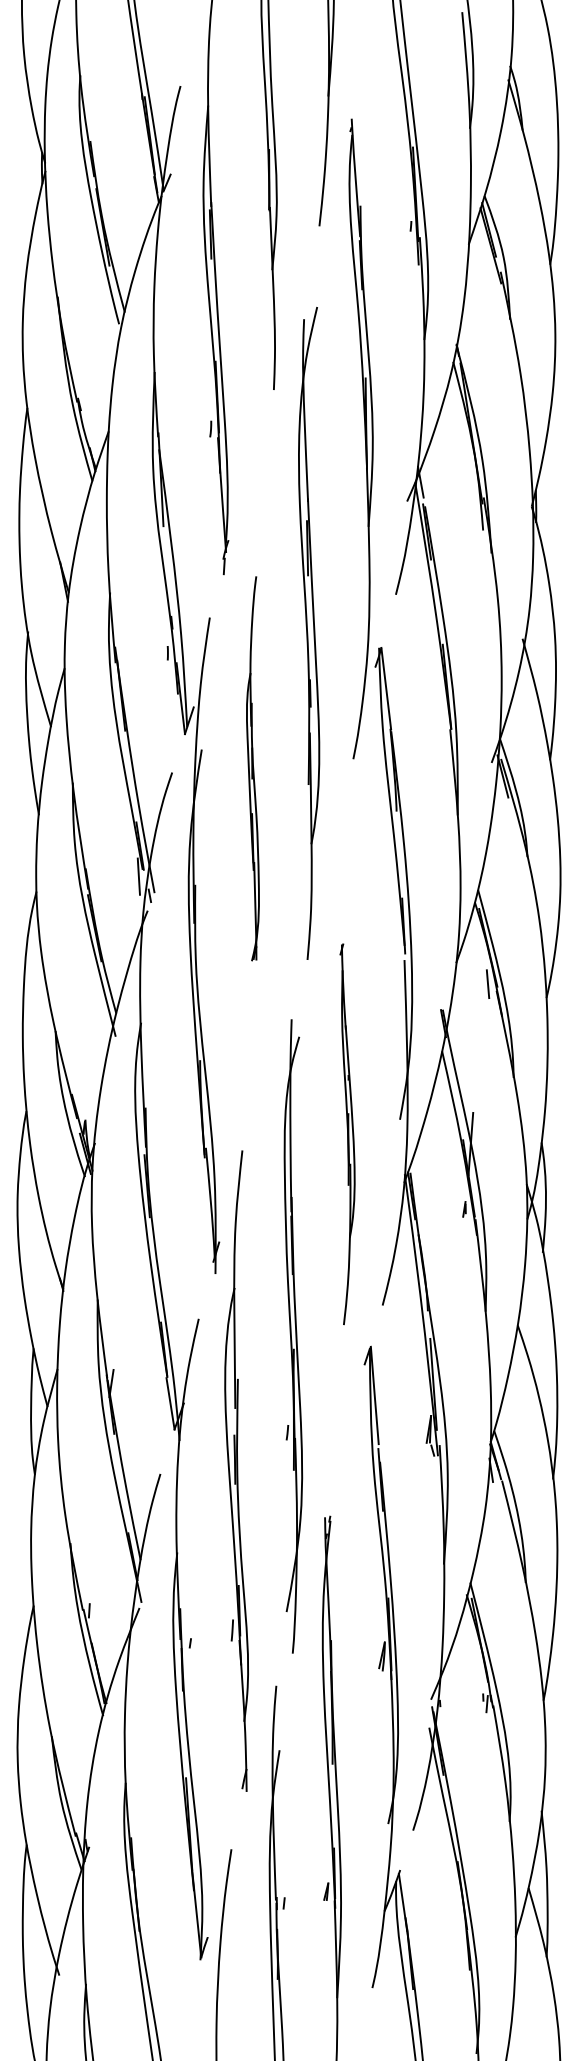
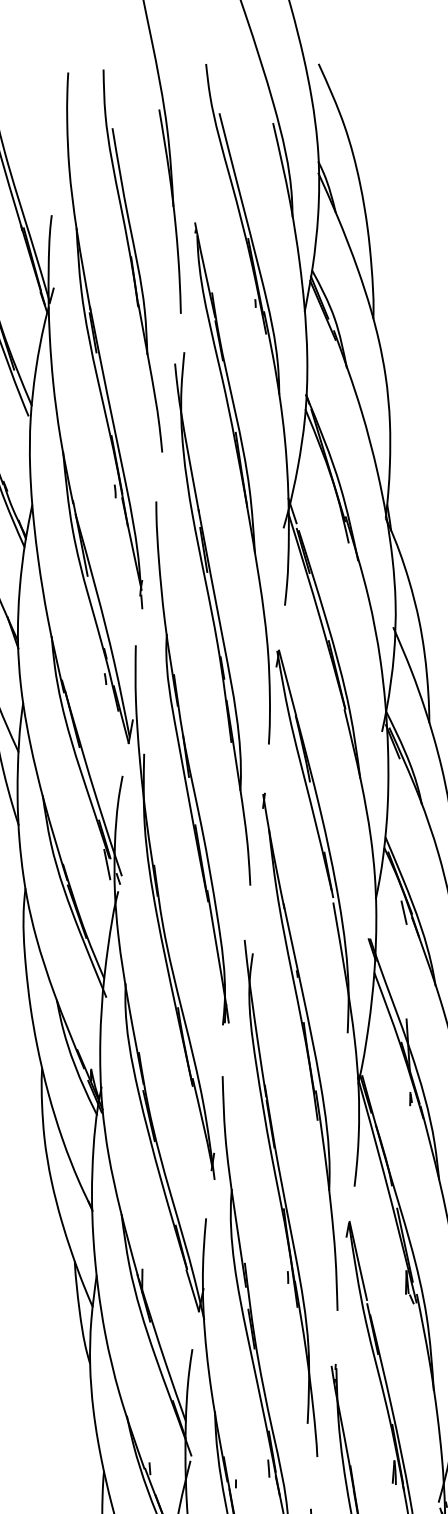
part: (309, 633) -> (215, 619), moved
part: (252, 768) -> (187, 763), size x1.67
part: (347, 1134) -> (306, 1051), size x1.67
part: (293, 1336) -> (282, 1198), moved

